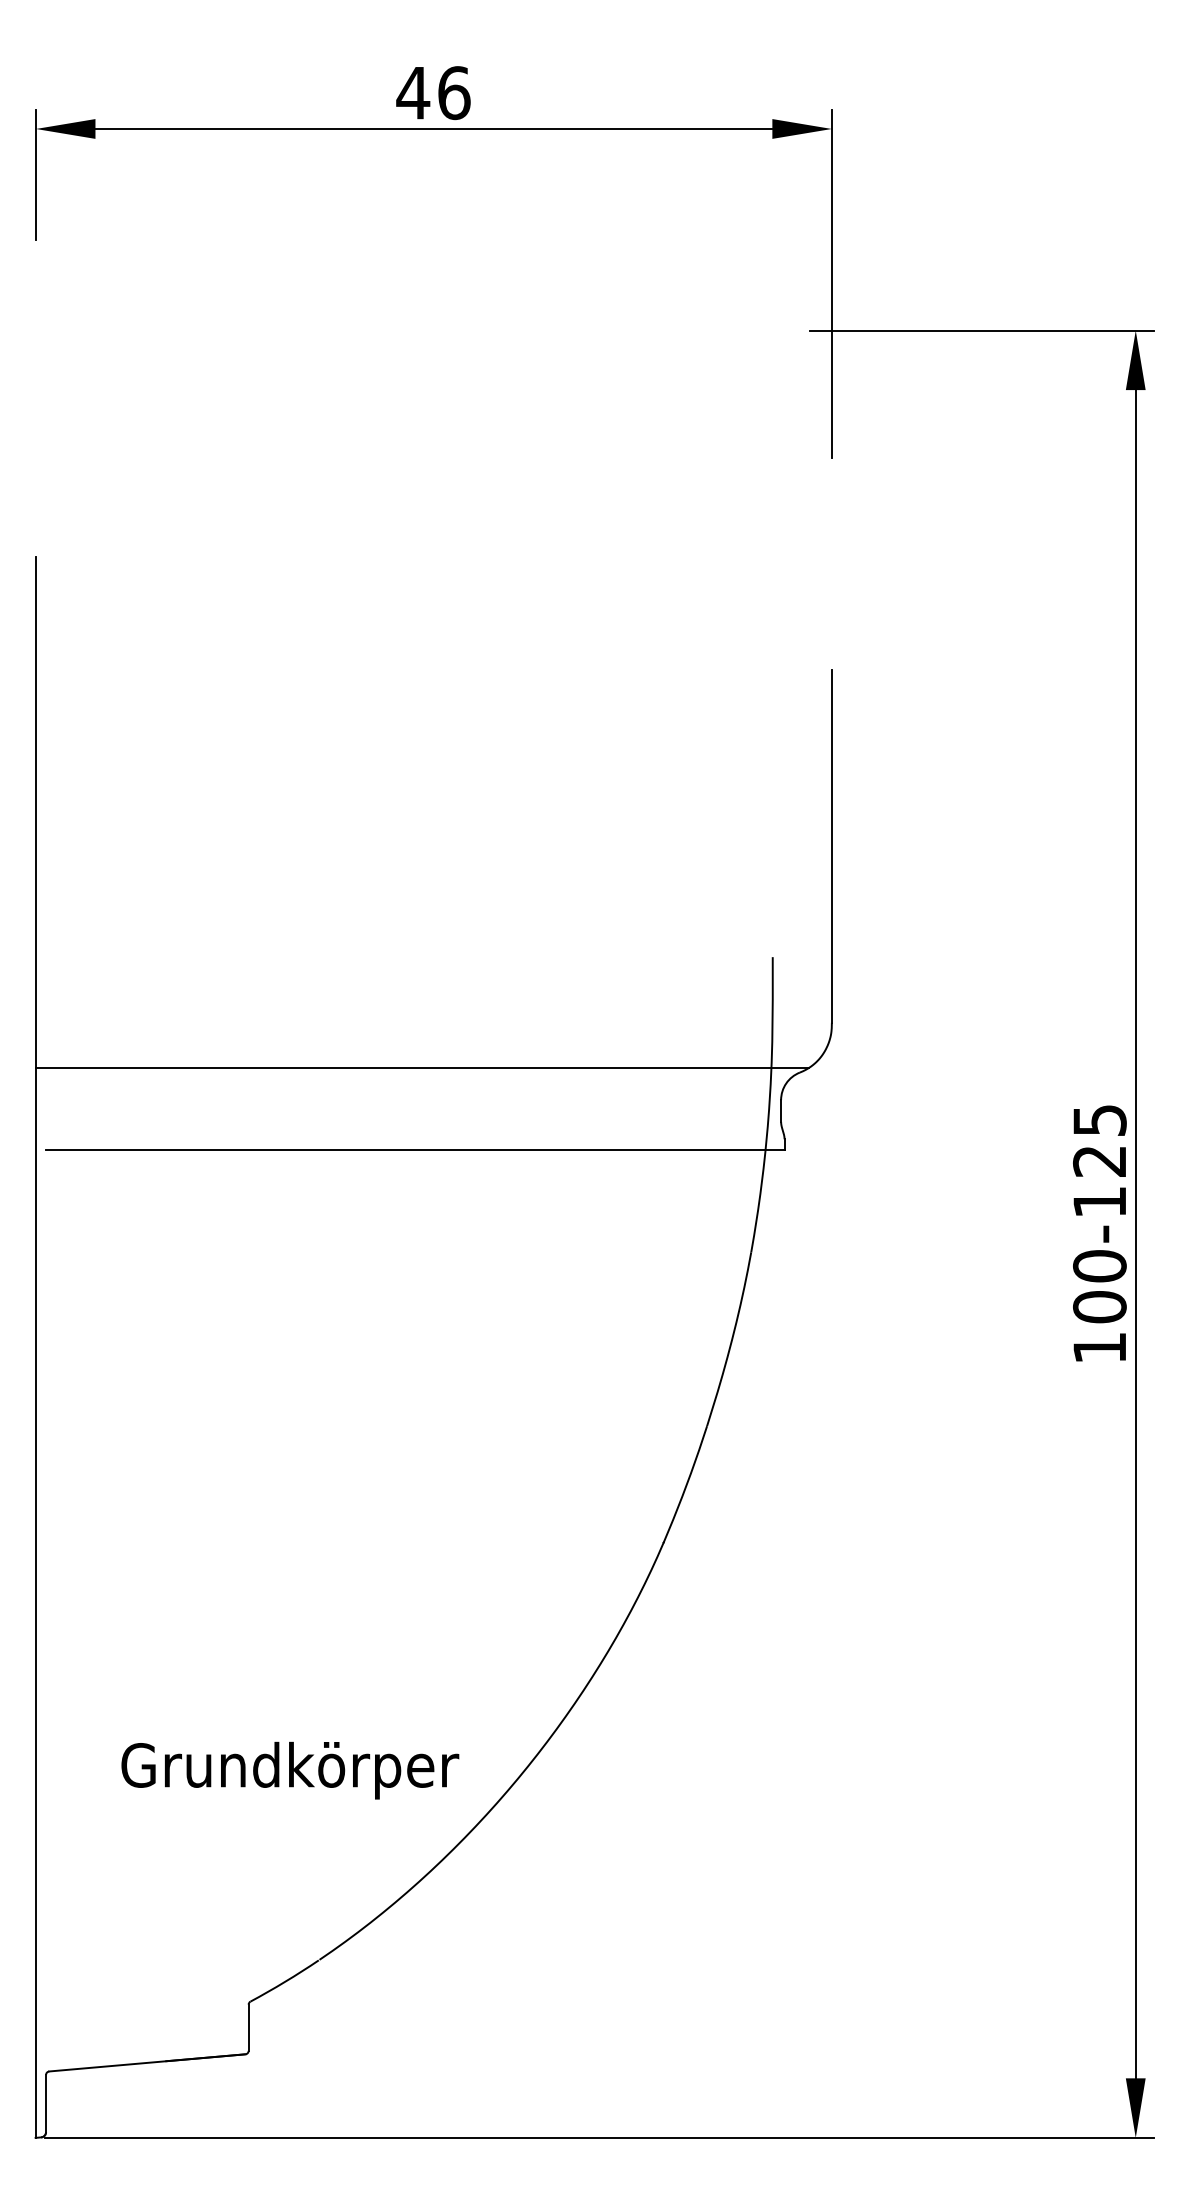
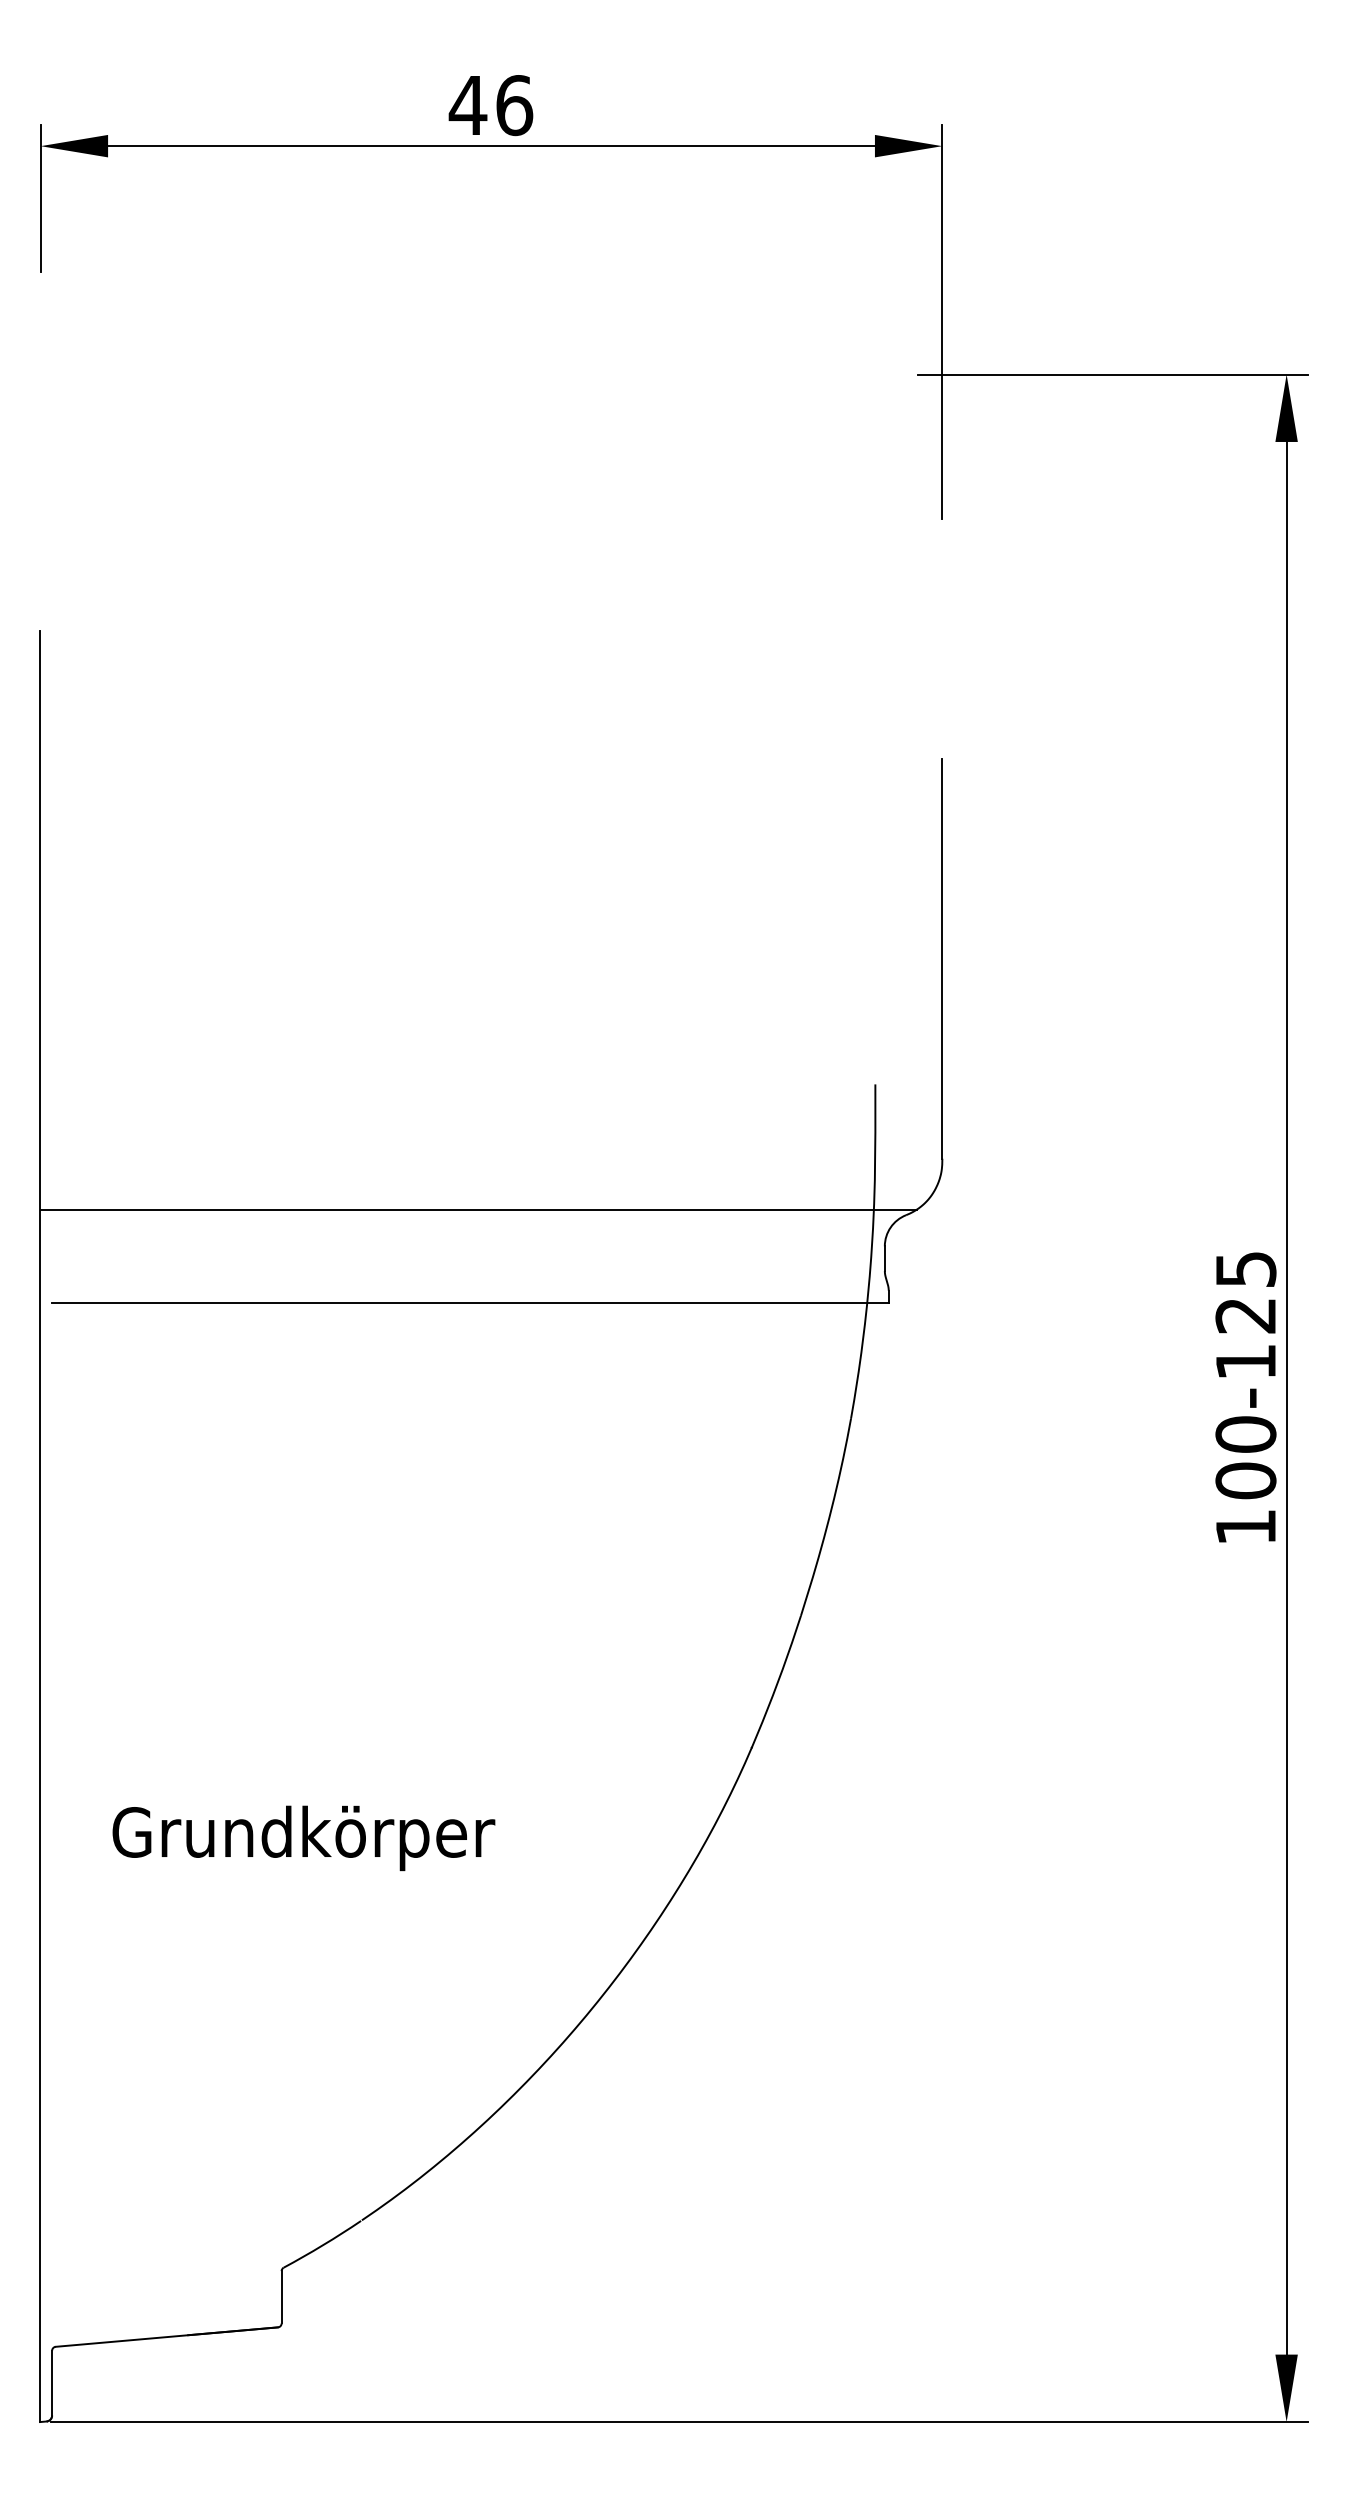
text: (290, 1770) -> (304, 1838), moved

